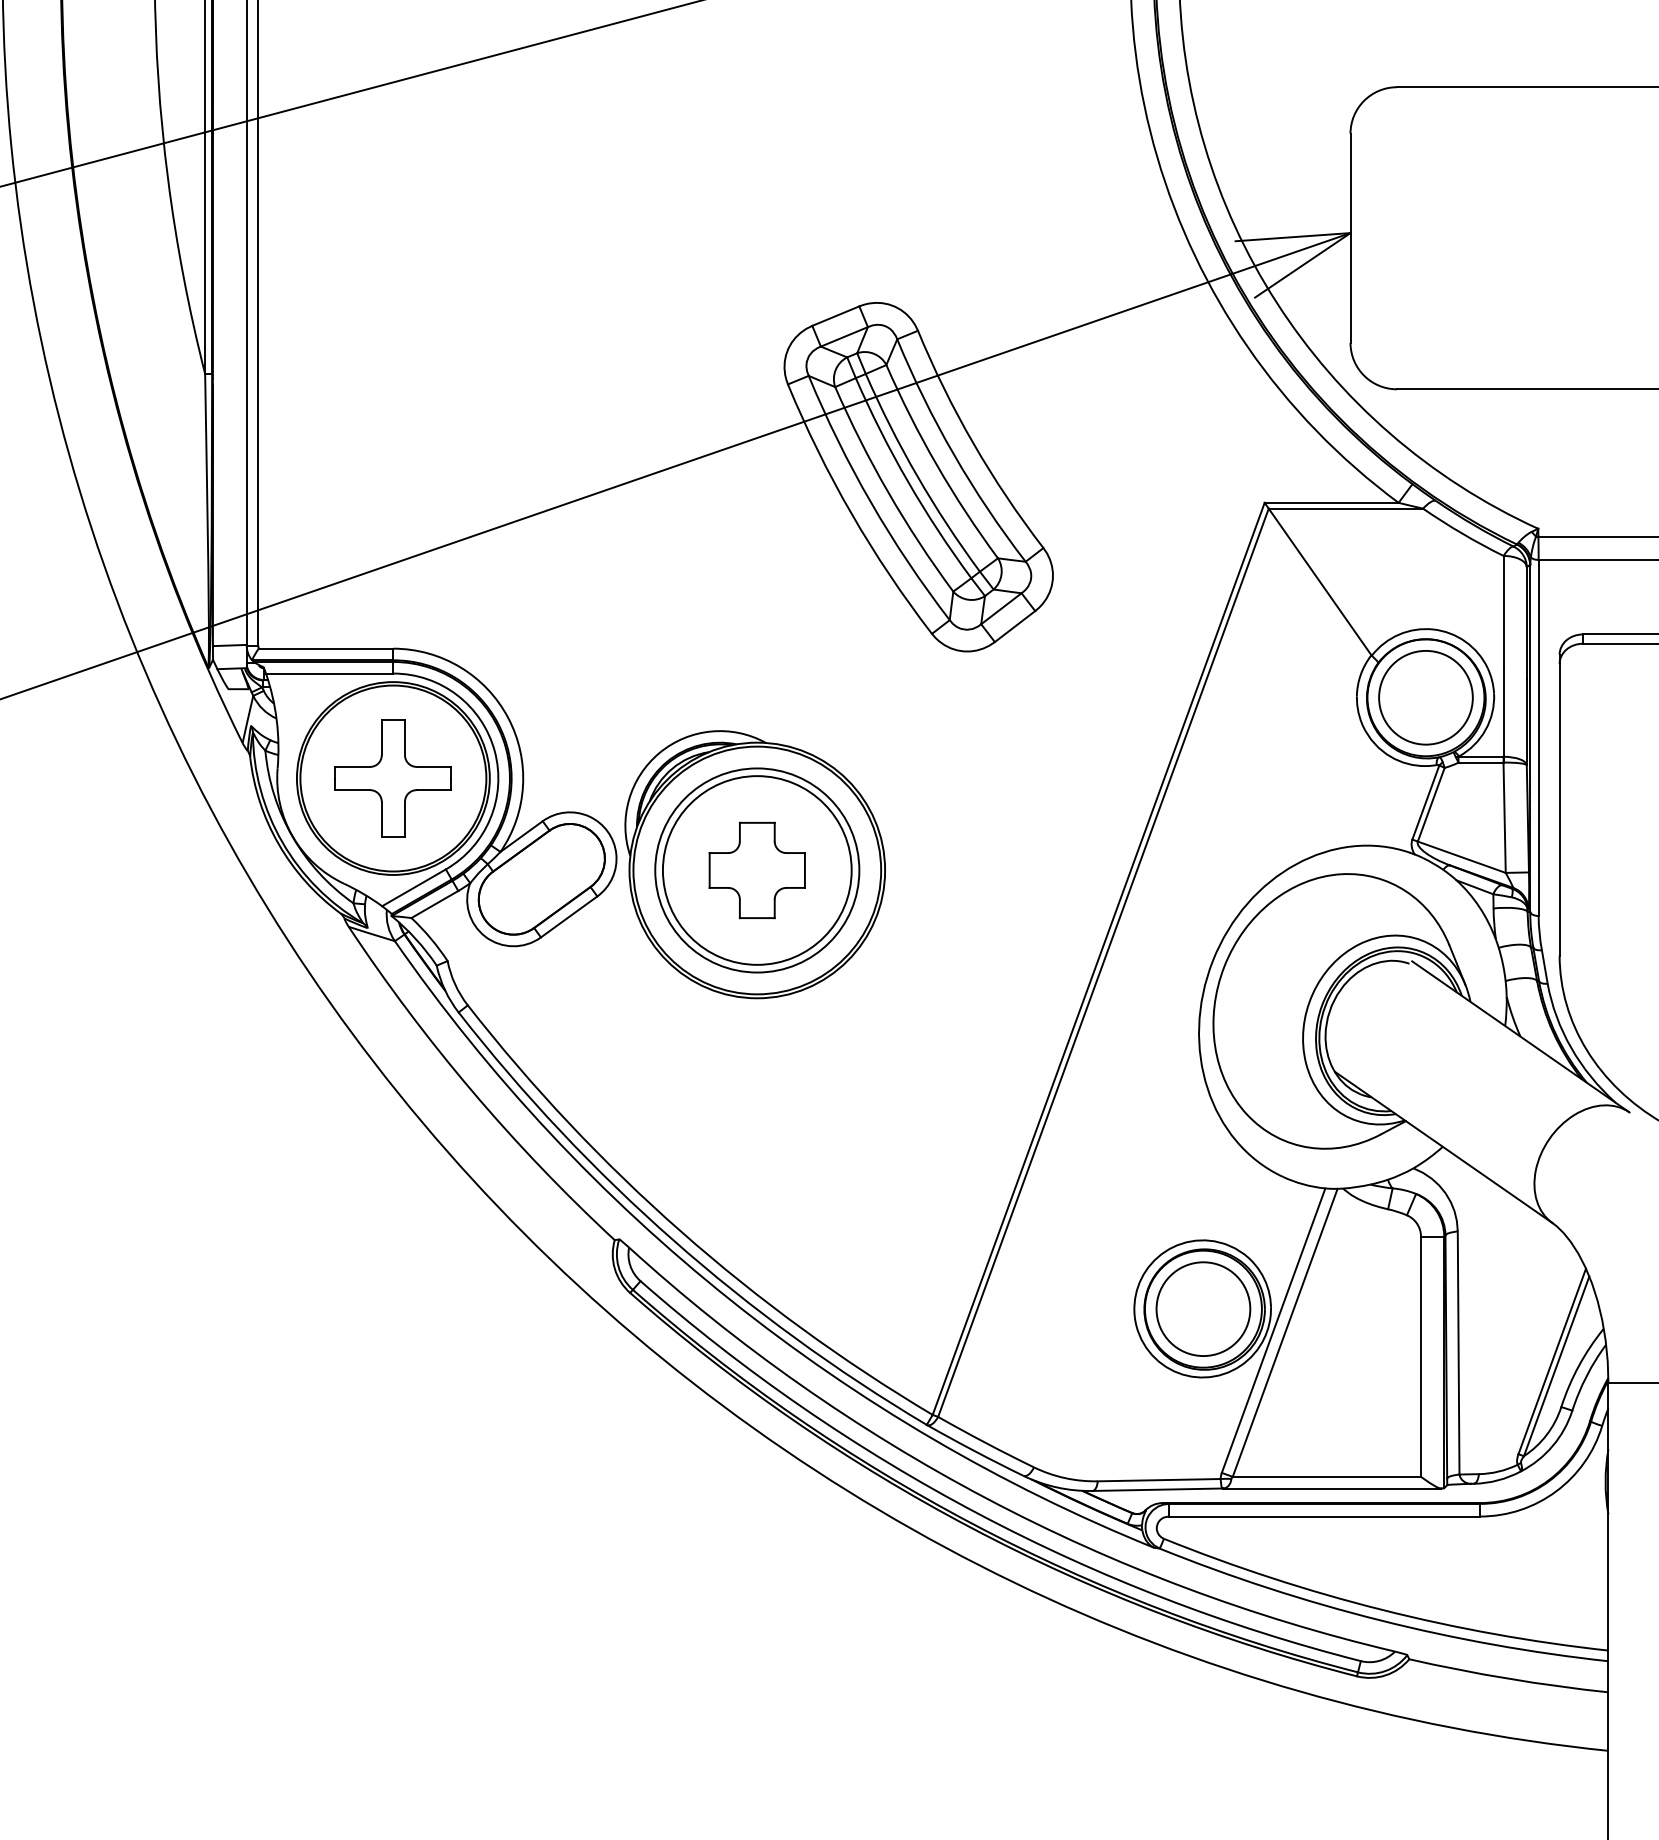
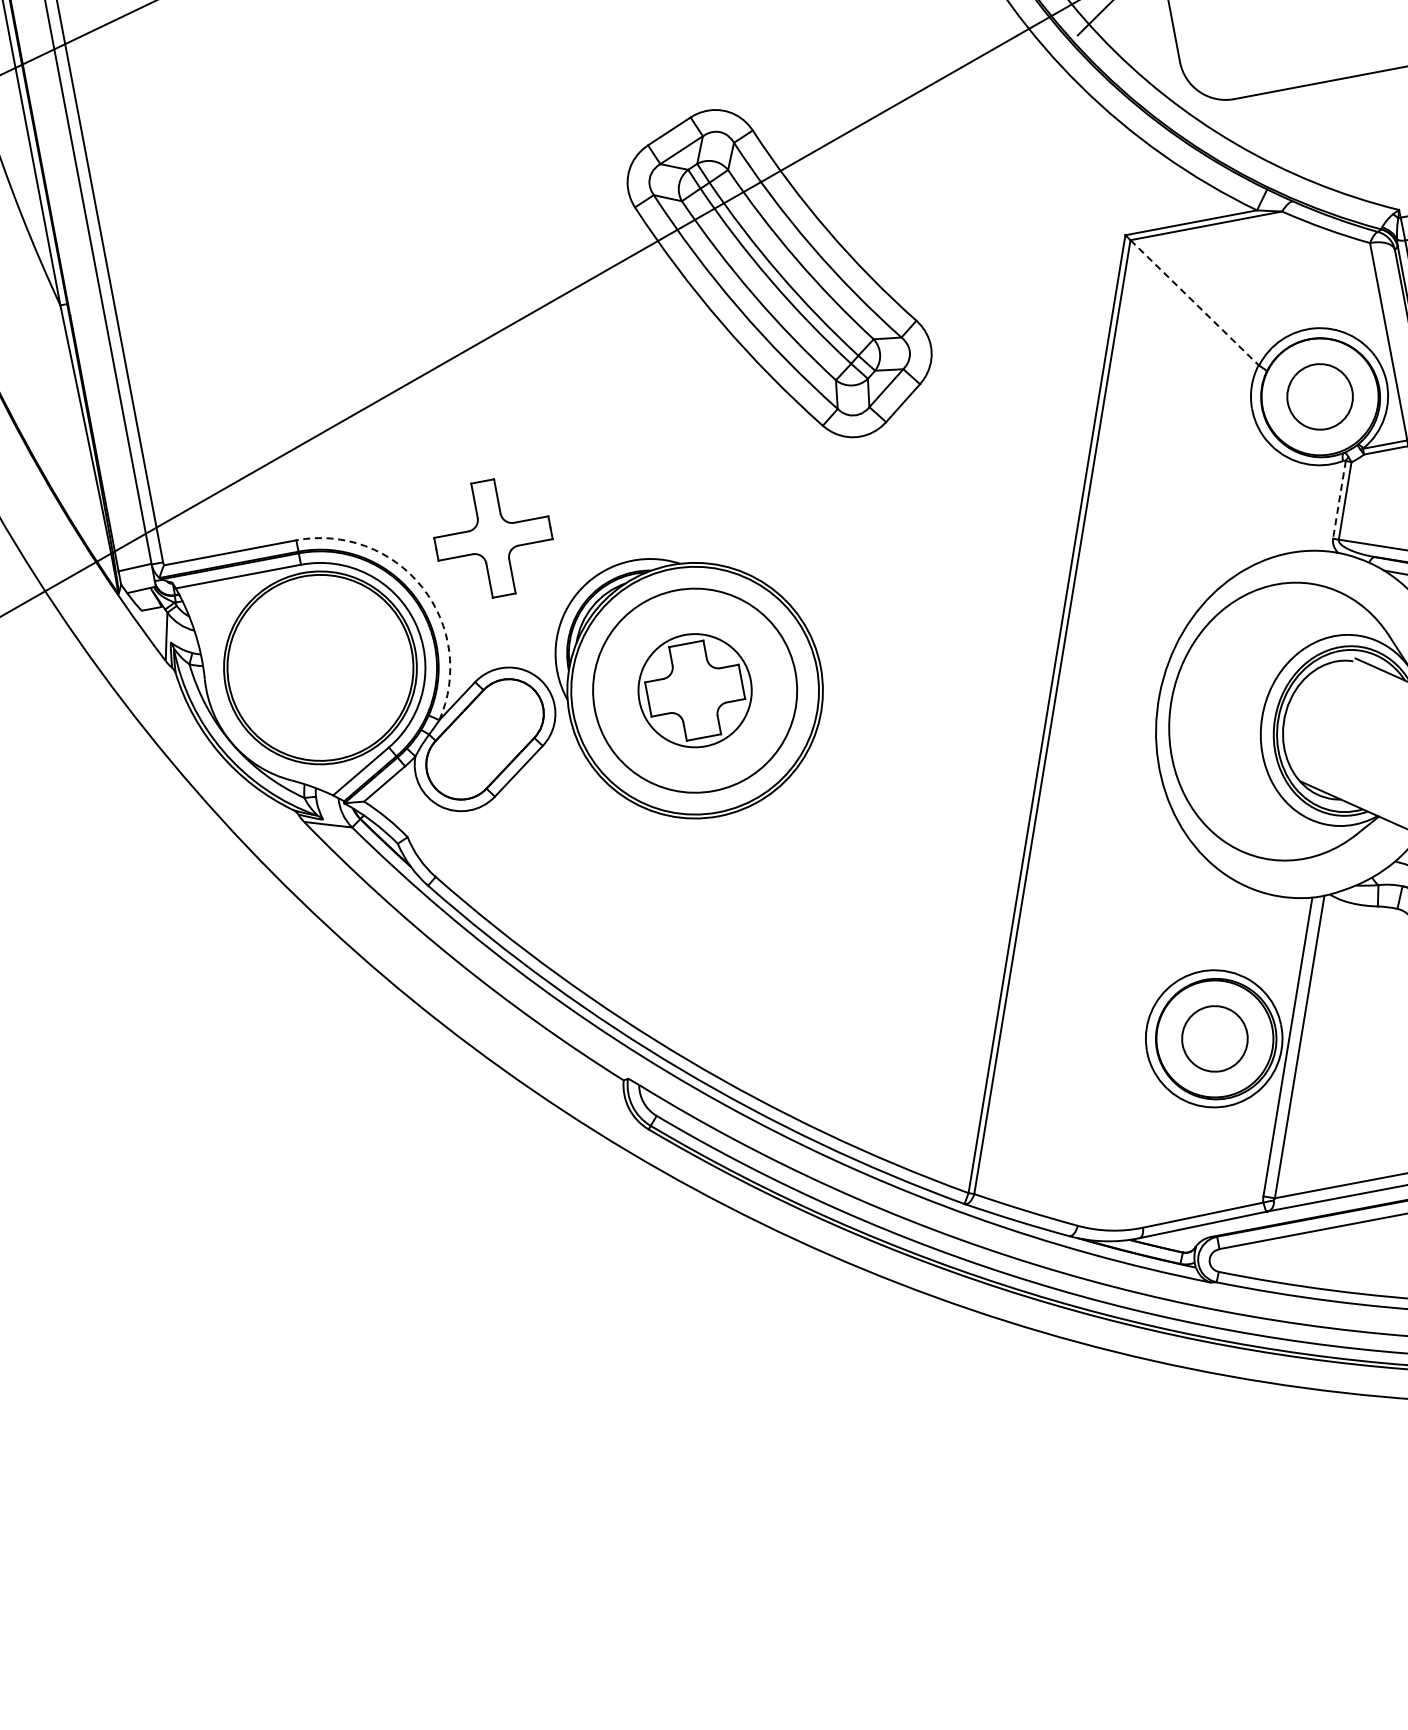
line: (1320, 581) -> (1194, 302), solid -> dashed
circle: (1425, 697) -> (1319, 396), size x0.7
arc: (508, 717) -> (422, 586), solid -> dashed
part: (392, 778) -> (492, 538), moved
line: (1425, 803) -> (1339, 500), solid -> dashed
circle: (756, 870) -> (694, 690), size x0.6
circle: (1203, 1309) -> (1215, 1039), size x0.7

